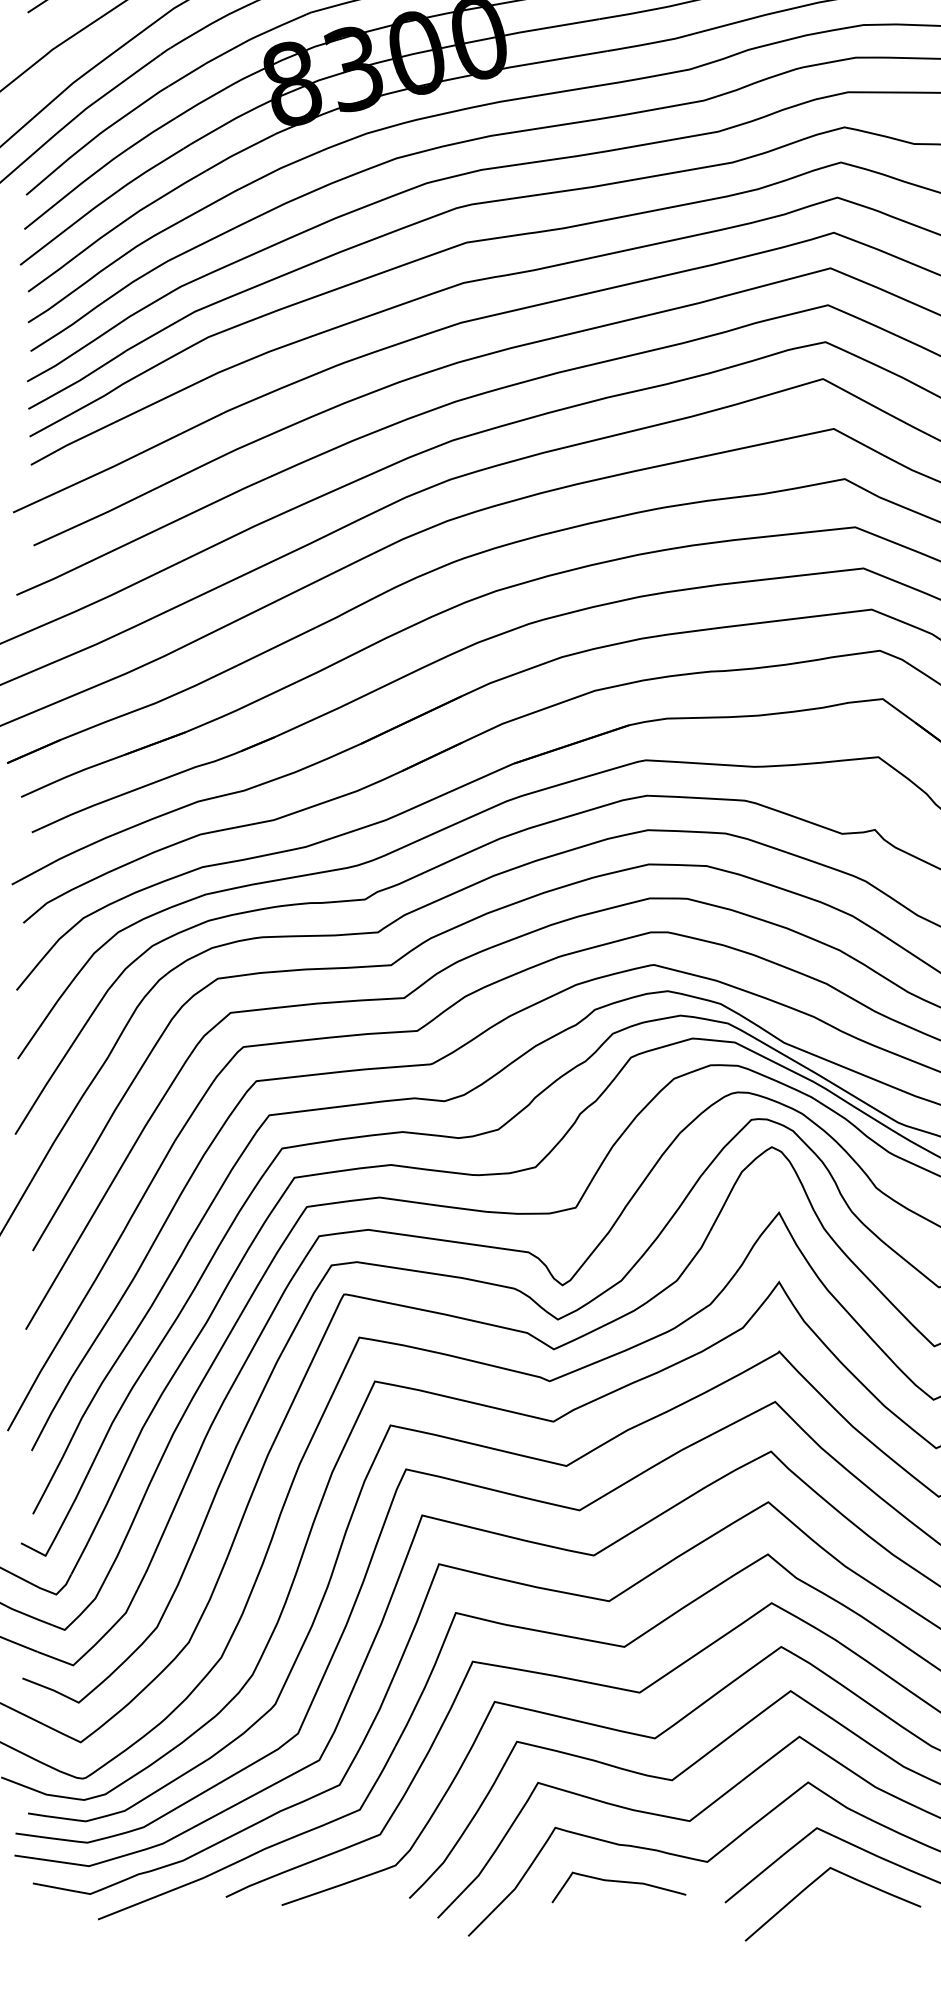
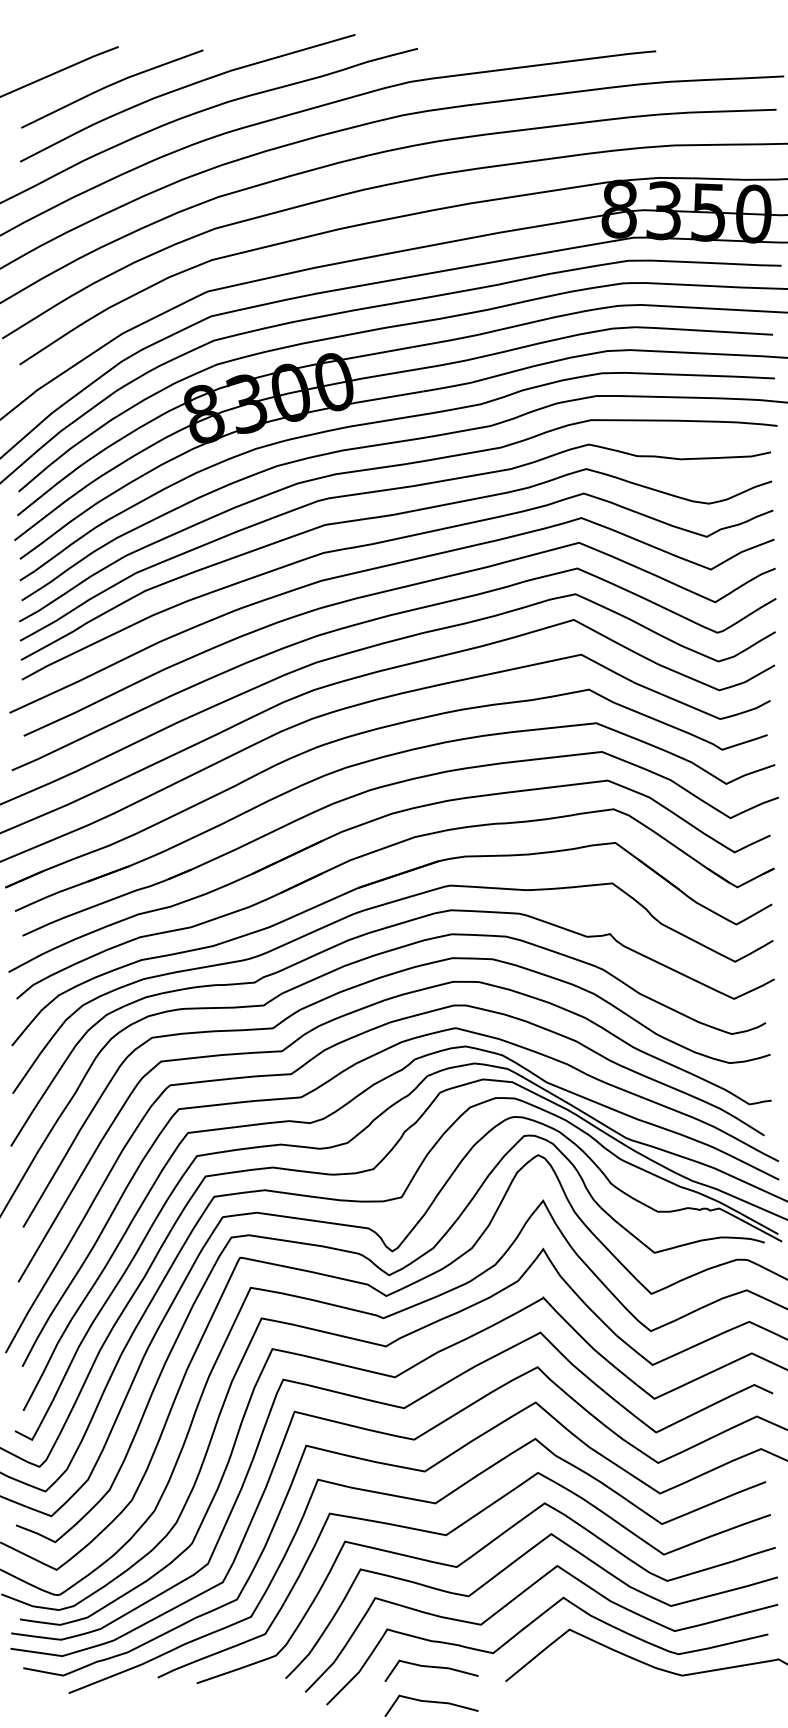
curve: (813, 1883) -> (567, 1668), removed
curve: (618, 1932) -> (431, 1702), added

